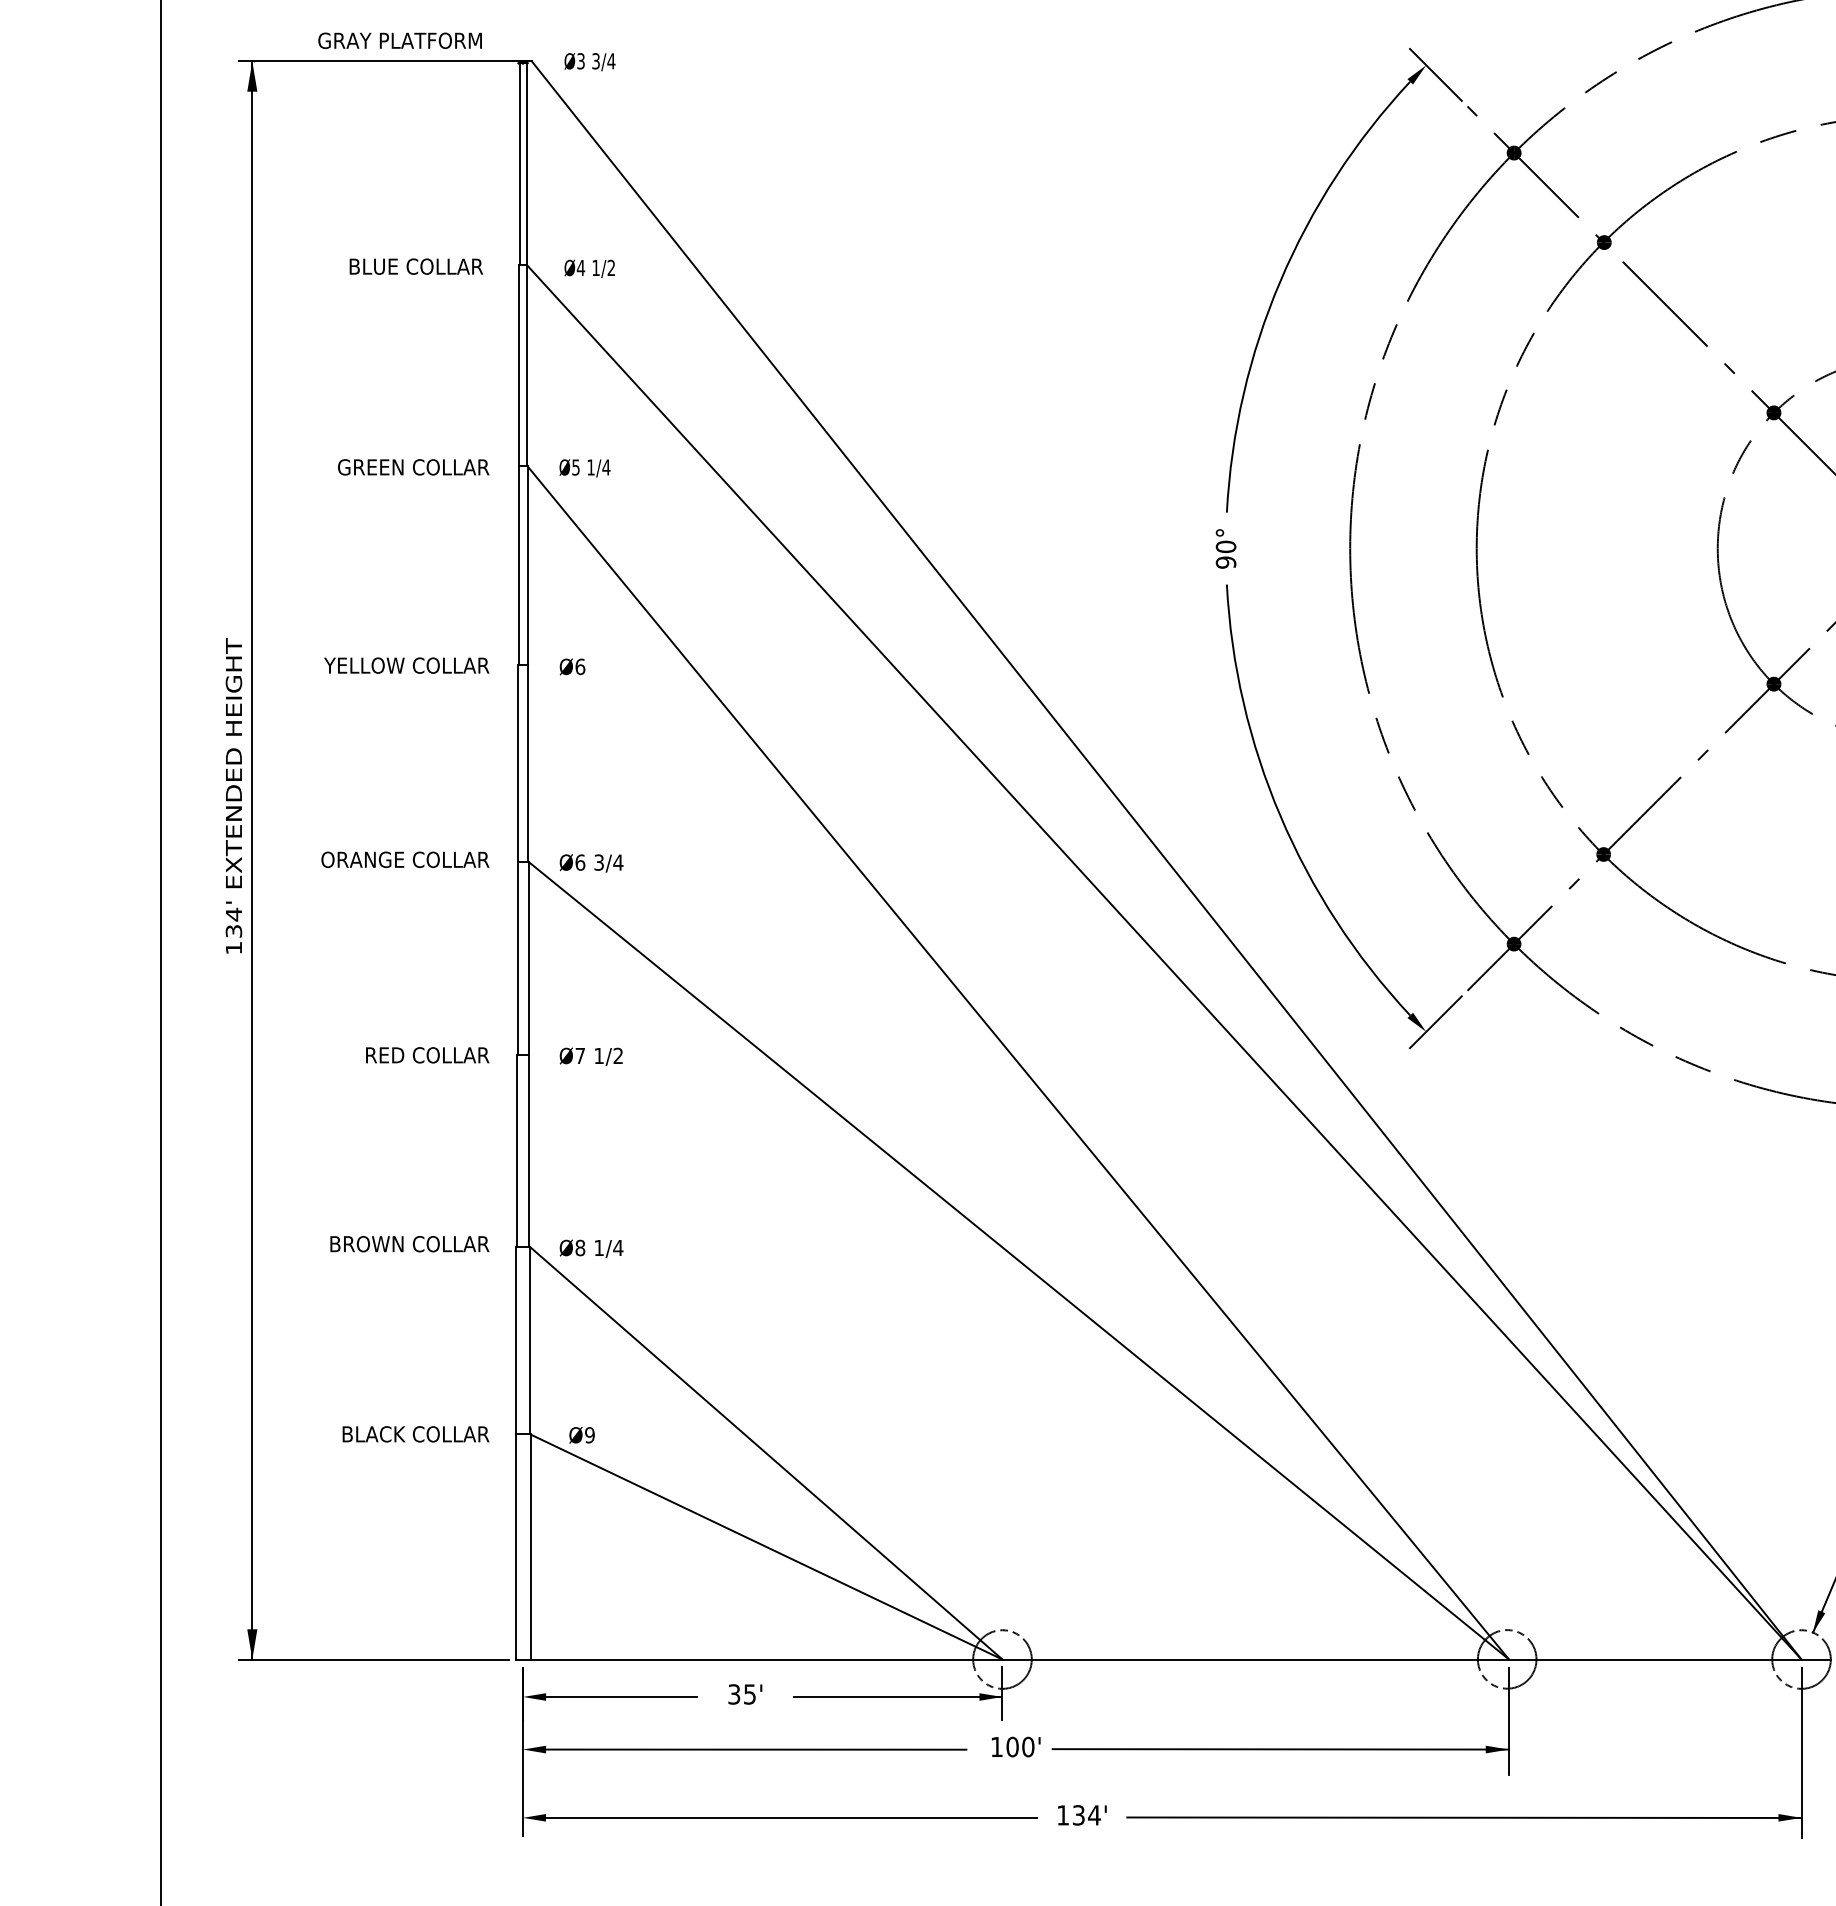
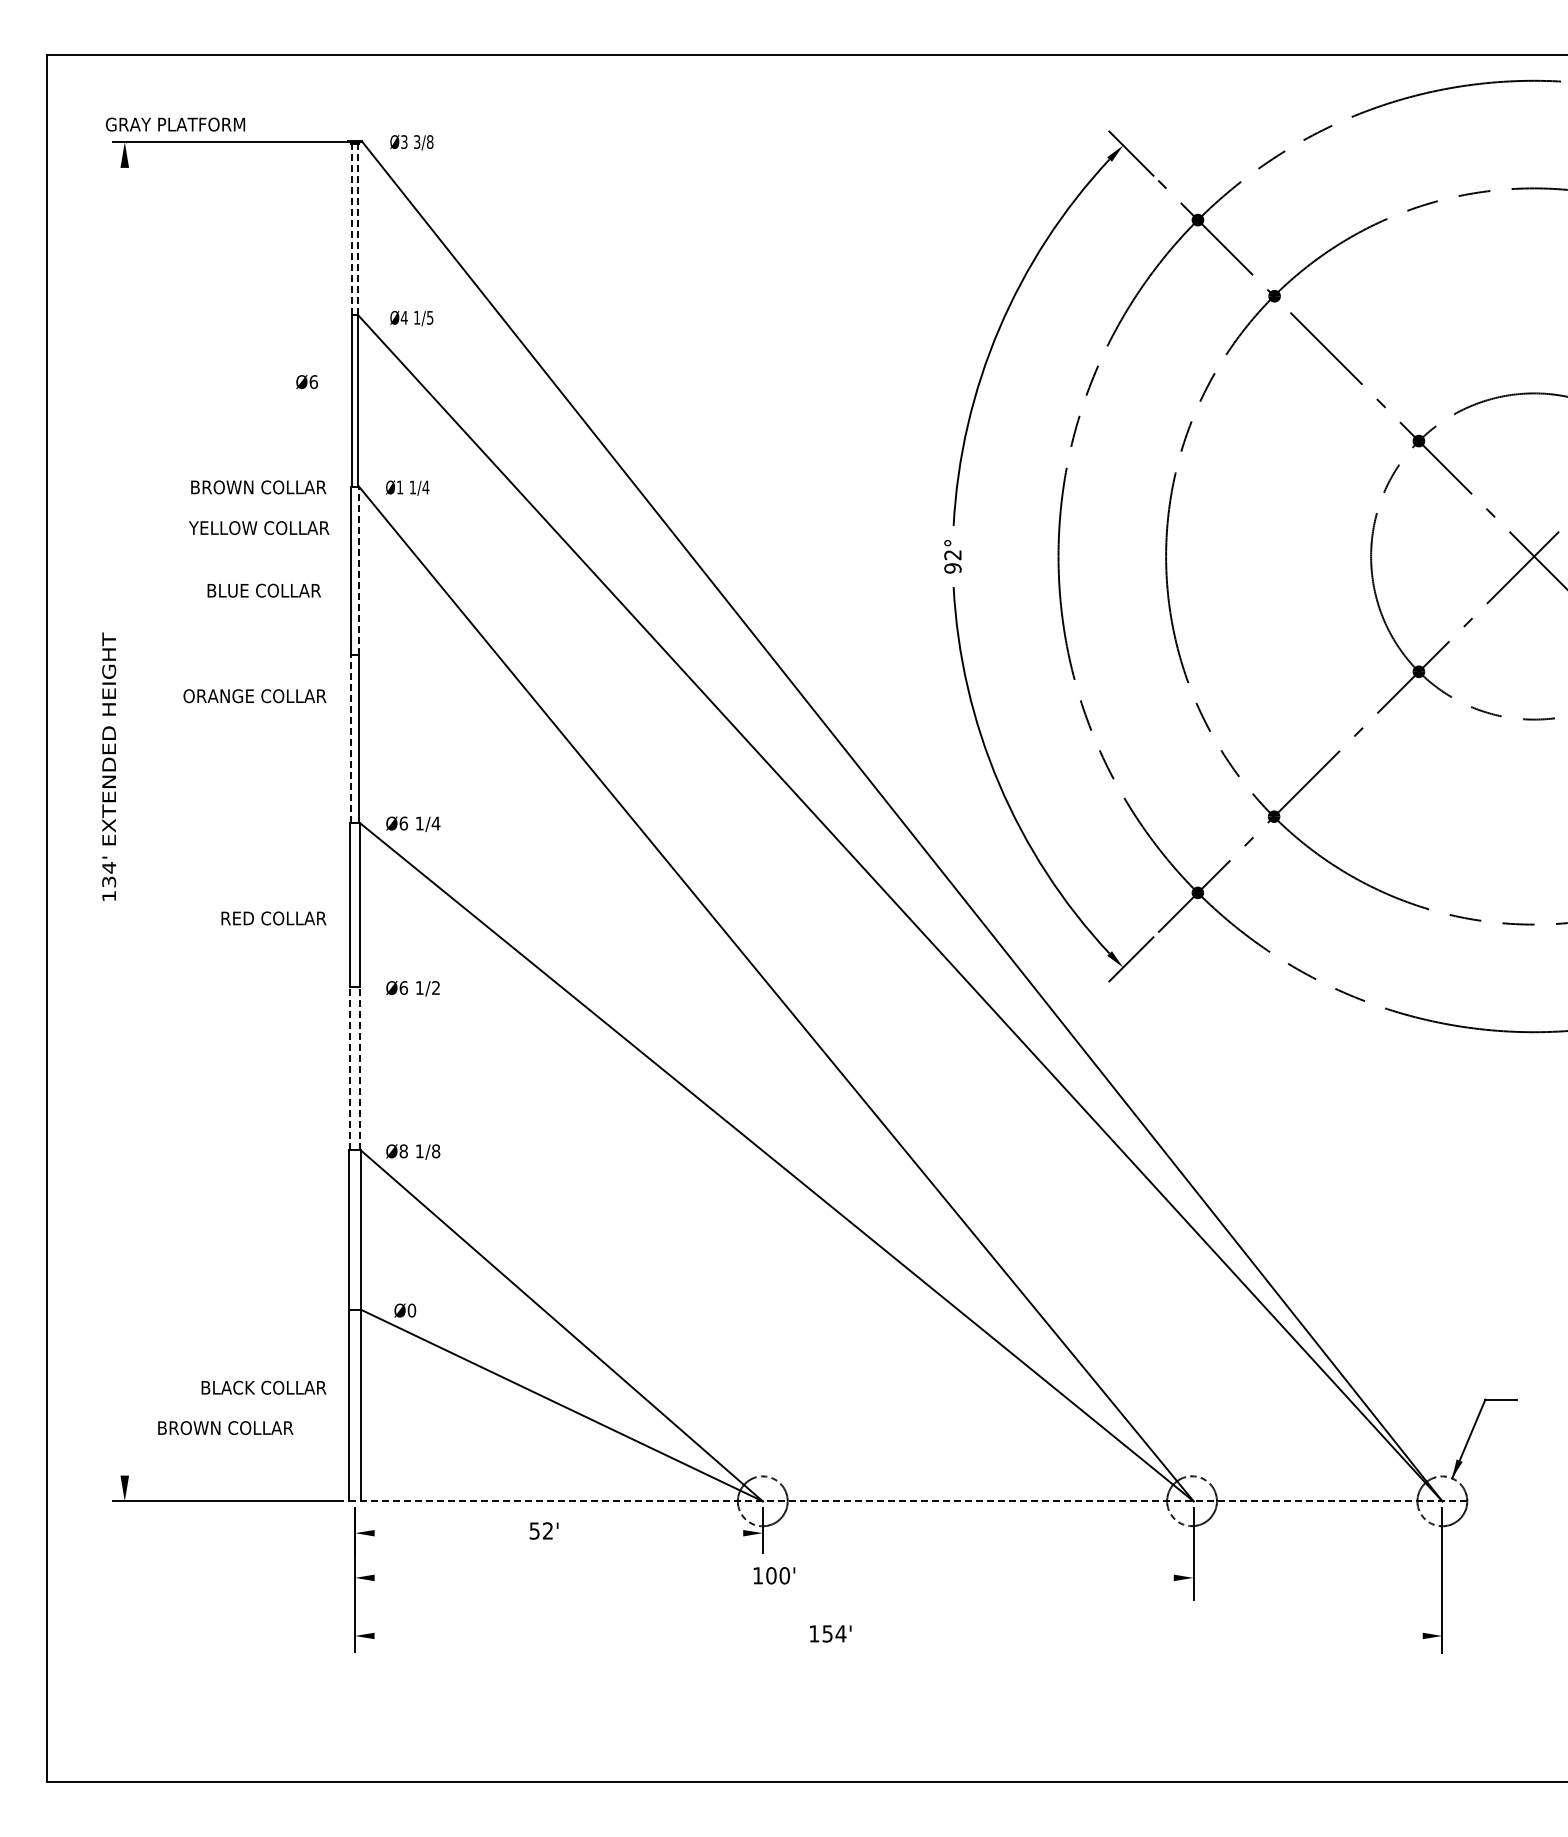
text: (400, 40) -> (175, 124), moved
text: (610, 61) -> (429, 142), 3/4 -> 3/8
line: (520, 164) -> (352, 229), solid -> dashed
line: (527, 164) -> (358, 229), solid -> dashed
text: (415, 266) -> (263, 590), moved
text: (611, 267) -> (430, 317), 1/2 -> 1/5
text: (360, 467) -> (216, 487), GREEN COLLAR -> BROWN COLLAR
text: (575, 467) -> (399, 487), Ø5 -> Ø1
text: (1225, 546) -> (952, 554), 90° -> 92°
line: (527, 565) -> (358, 570), solid -> dashed
text: (407, 664) -> (259, 527), moved
text: (571, 667) -> (306, 382), moved
line: (517, 763) -> (350, 739), solid -> dashed
line: (251, 860) -> (124, 821), removed
text: (404, 860) -> (254, 696), moved
text: (598, 862) -> (419, 823), 3/4 -> 1/4
text: (427, 1055) -> (273, 918), moved
text: (580, 1055) -> (403, 987), Ø7 -> Ø6
line: (516, 1150) -> (349, 1068), solid -> dashed
line: (529, 1150) -> (360, 1068), solid -> dashed
text: (409, 1243) -> (225, 1427), moved
text: (617, 1248) -> (435, 1151), 1/4 -> 1/8
text: (415, 1433) -> (263, 1387), moved
text: (589, 1435) -> (411, 1310), Ø9 -> Ø0
line: (1173, 1659) -> (908, 1501), solid -> dashed
text: (742, 1693) -> (541, 1530), 35' -> 52'
line: (621, 1697) -> (438, 1533), removed
line: (897, 1697) -> (673, 1533), removed
line: (756, 1749) -> (553, 1577), removed
line: (1280, 1749) -> (999, 1577), removed
text: (1078, 1814) -> (827, 1633), 134' -> 154'
line: (1464, 1817) -> (1155, 1635), removed
line: (790, 1818) -> (582, 1636), removed

